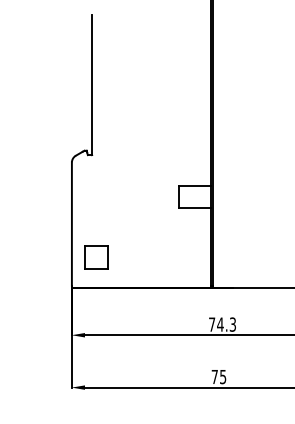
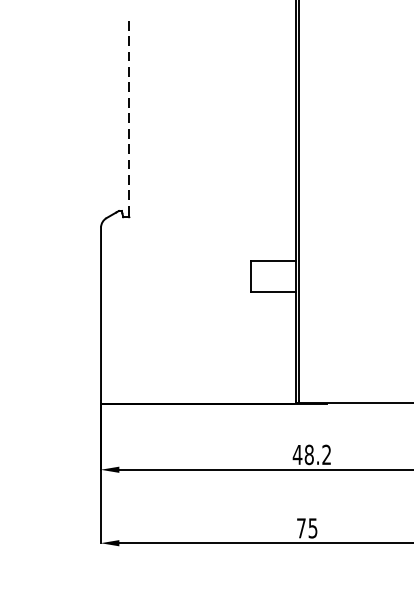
line: (92, 85) -> (129, 119), solid -> dashed
part: (96, 257) -> (135, 360), removed
text: (221, 324) -> (310, 454), 74.3 -> 48.2

